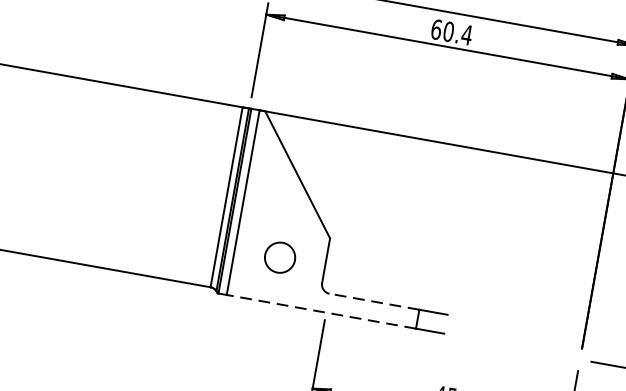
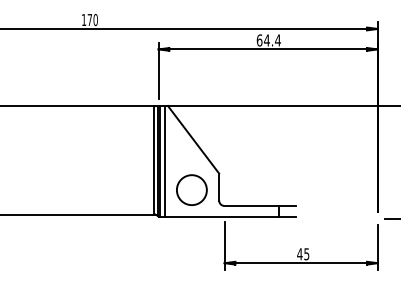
text: (447, 31) -> (266, 40), 60.4 -> 64.4
circle: (279, 256) -> (191, 189), size x1.67
line: (373, 302) -> (251, 206), dashed -> solid
line: (321, 311) -> (221, 217), dashed -> solid

